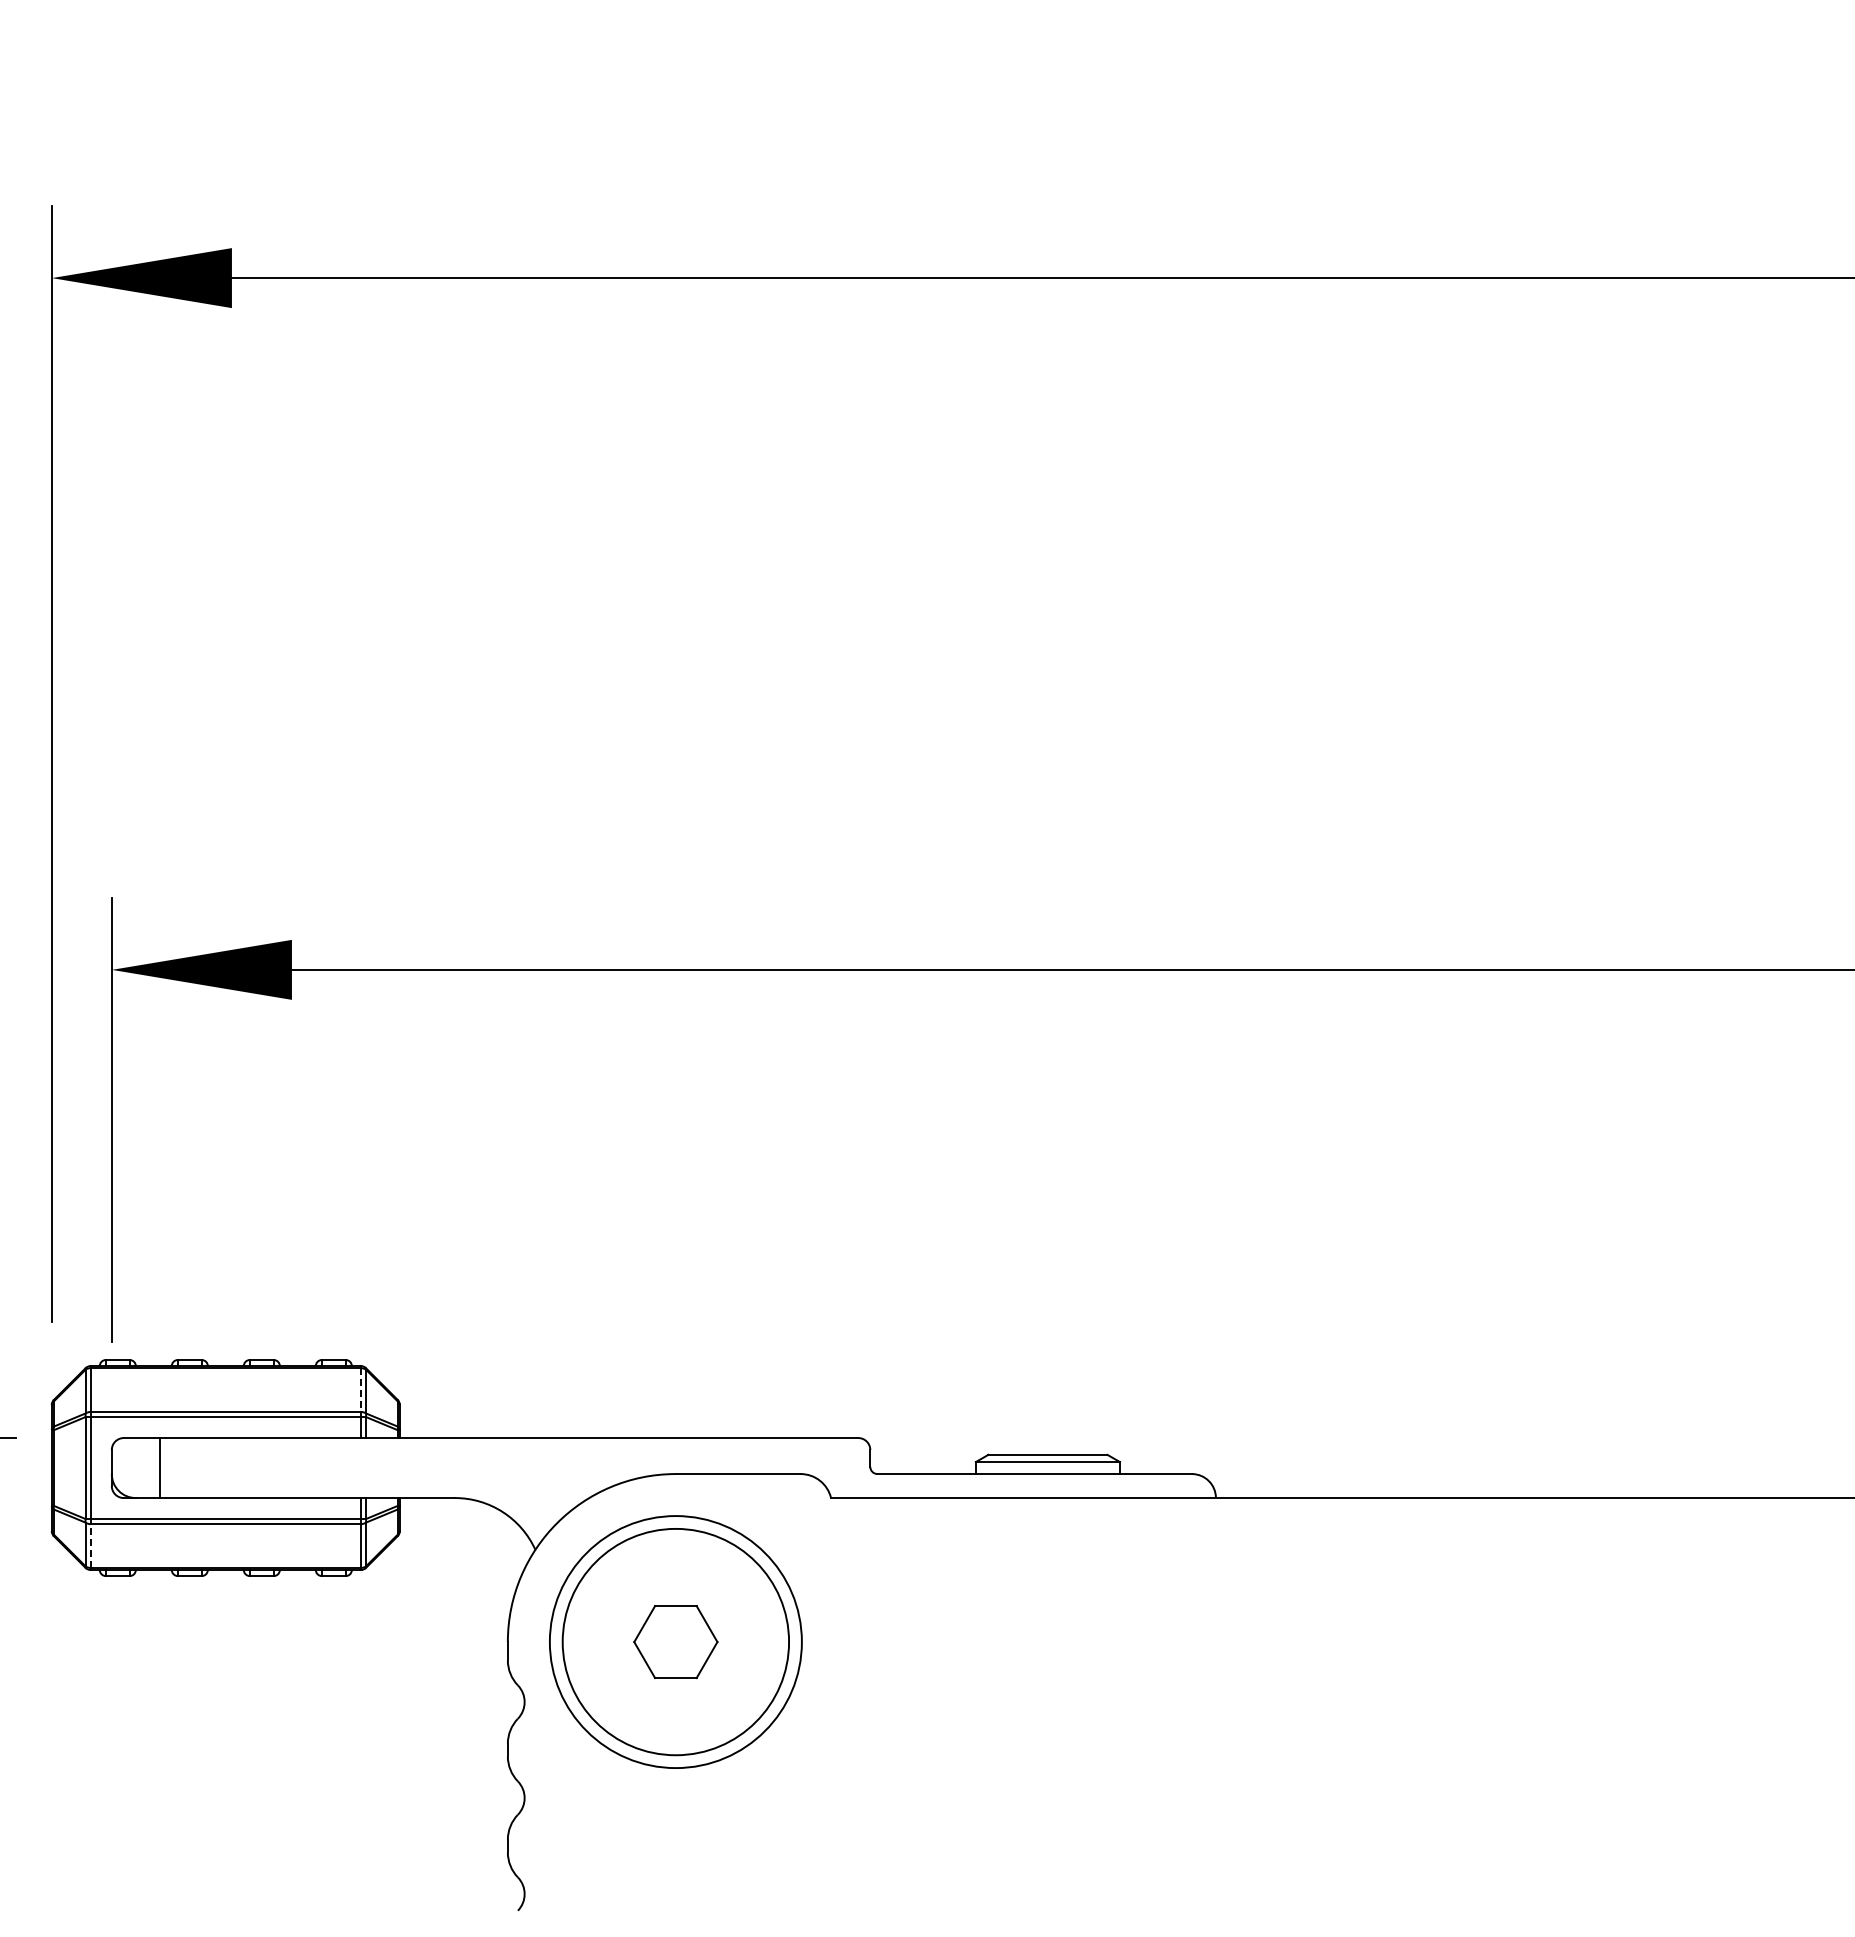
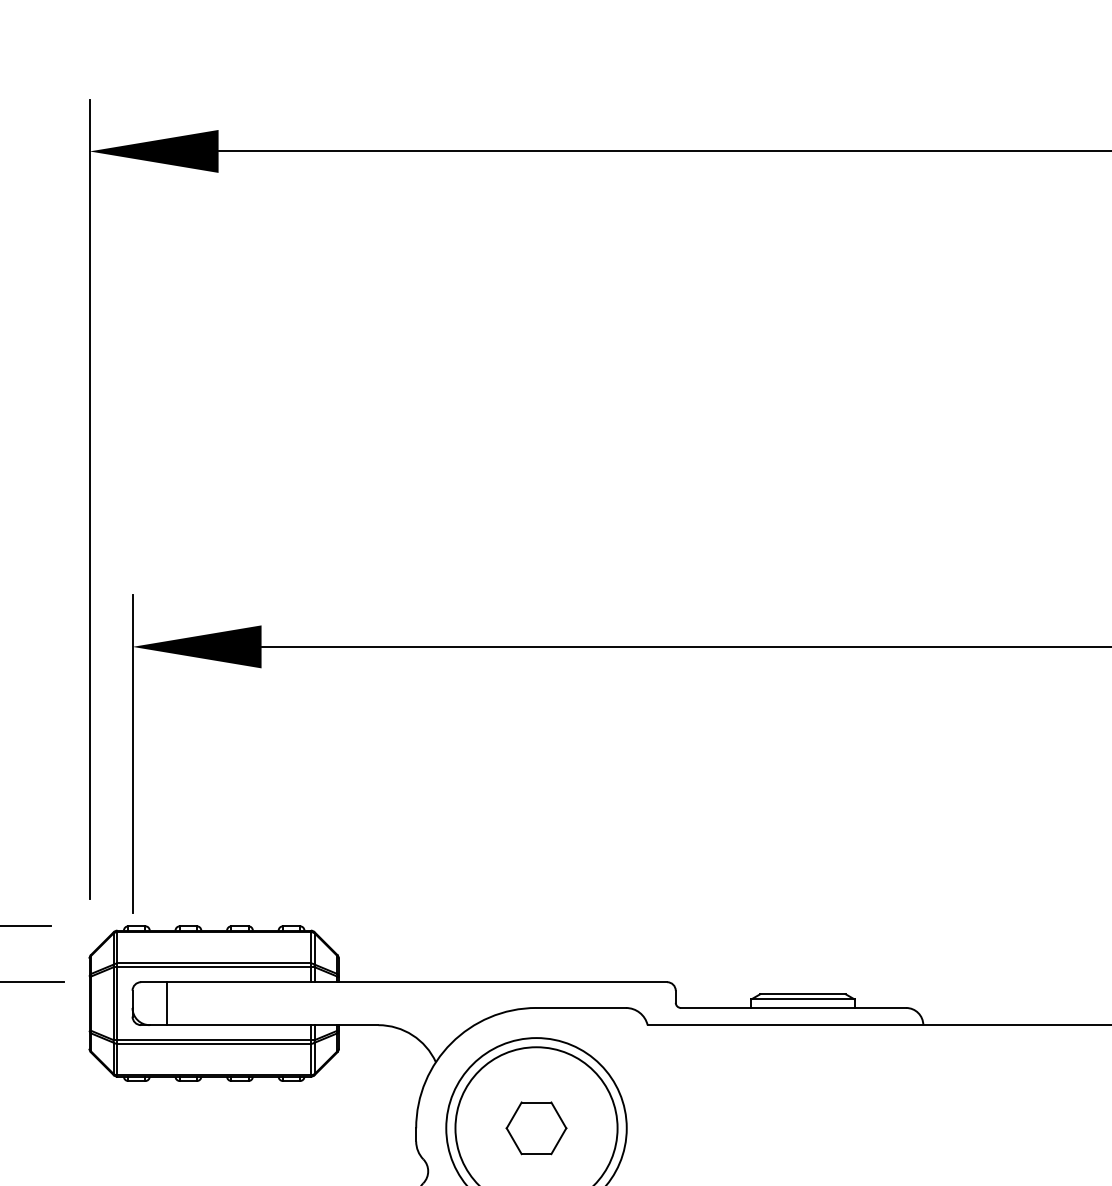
line: (360, 1390) -> (310, 948), dashed -> solid
line: (90, 1546) -> (117, 1059), dashed -> solid

